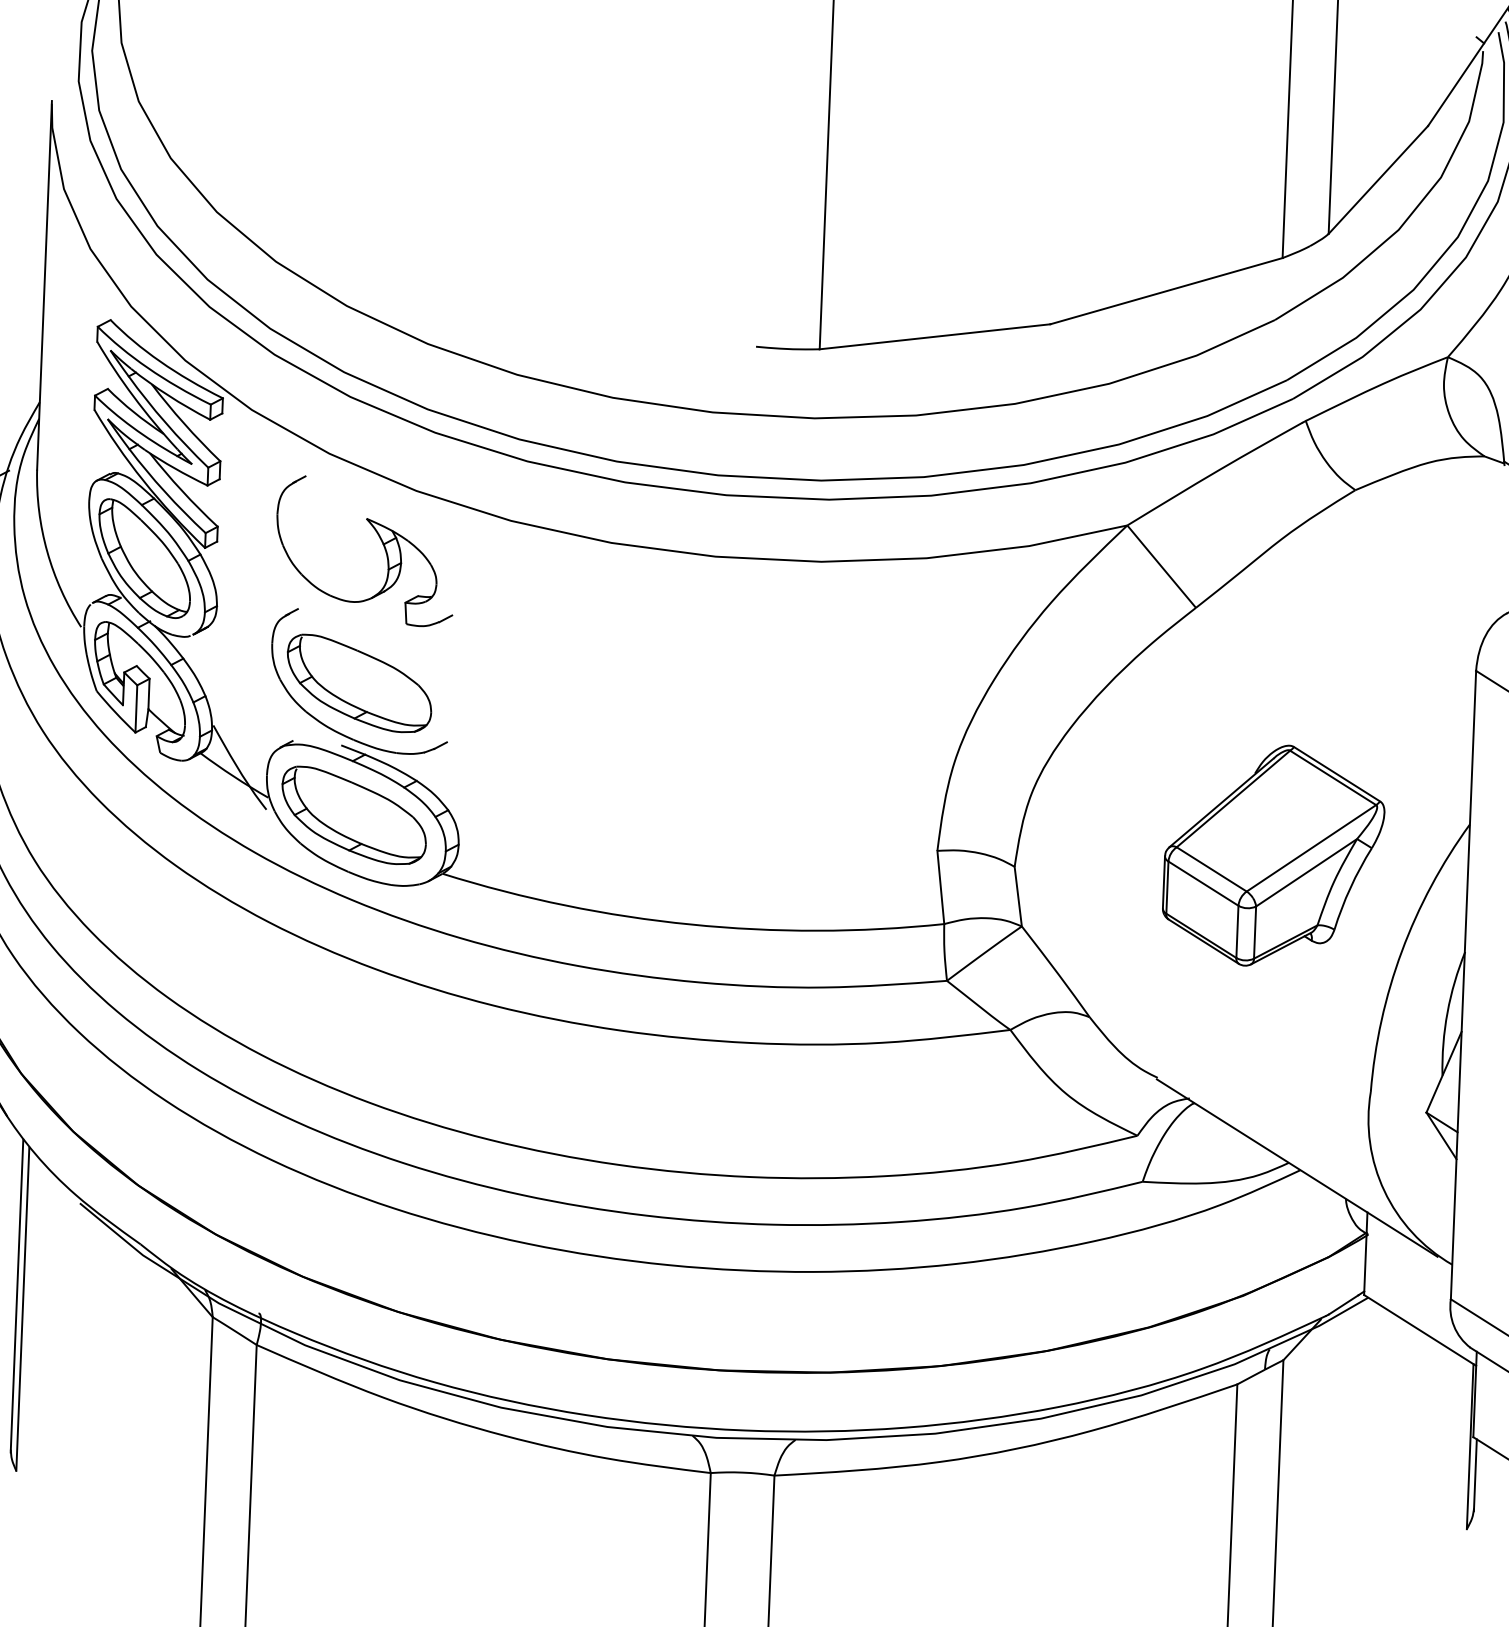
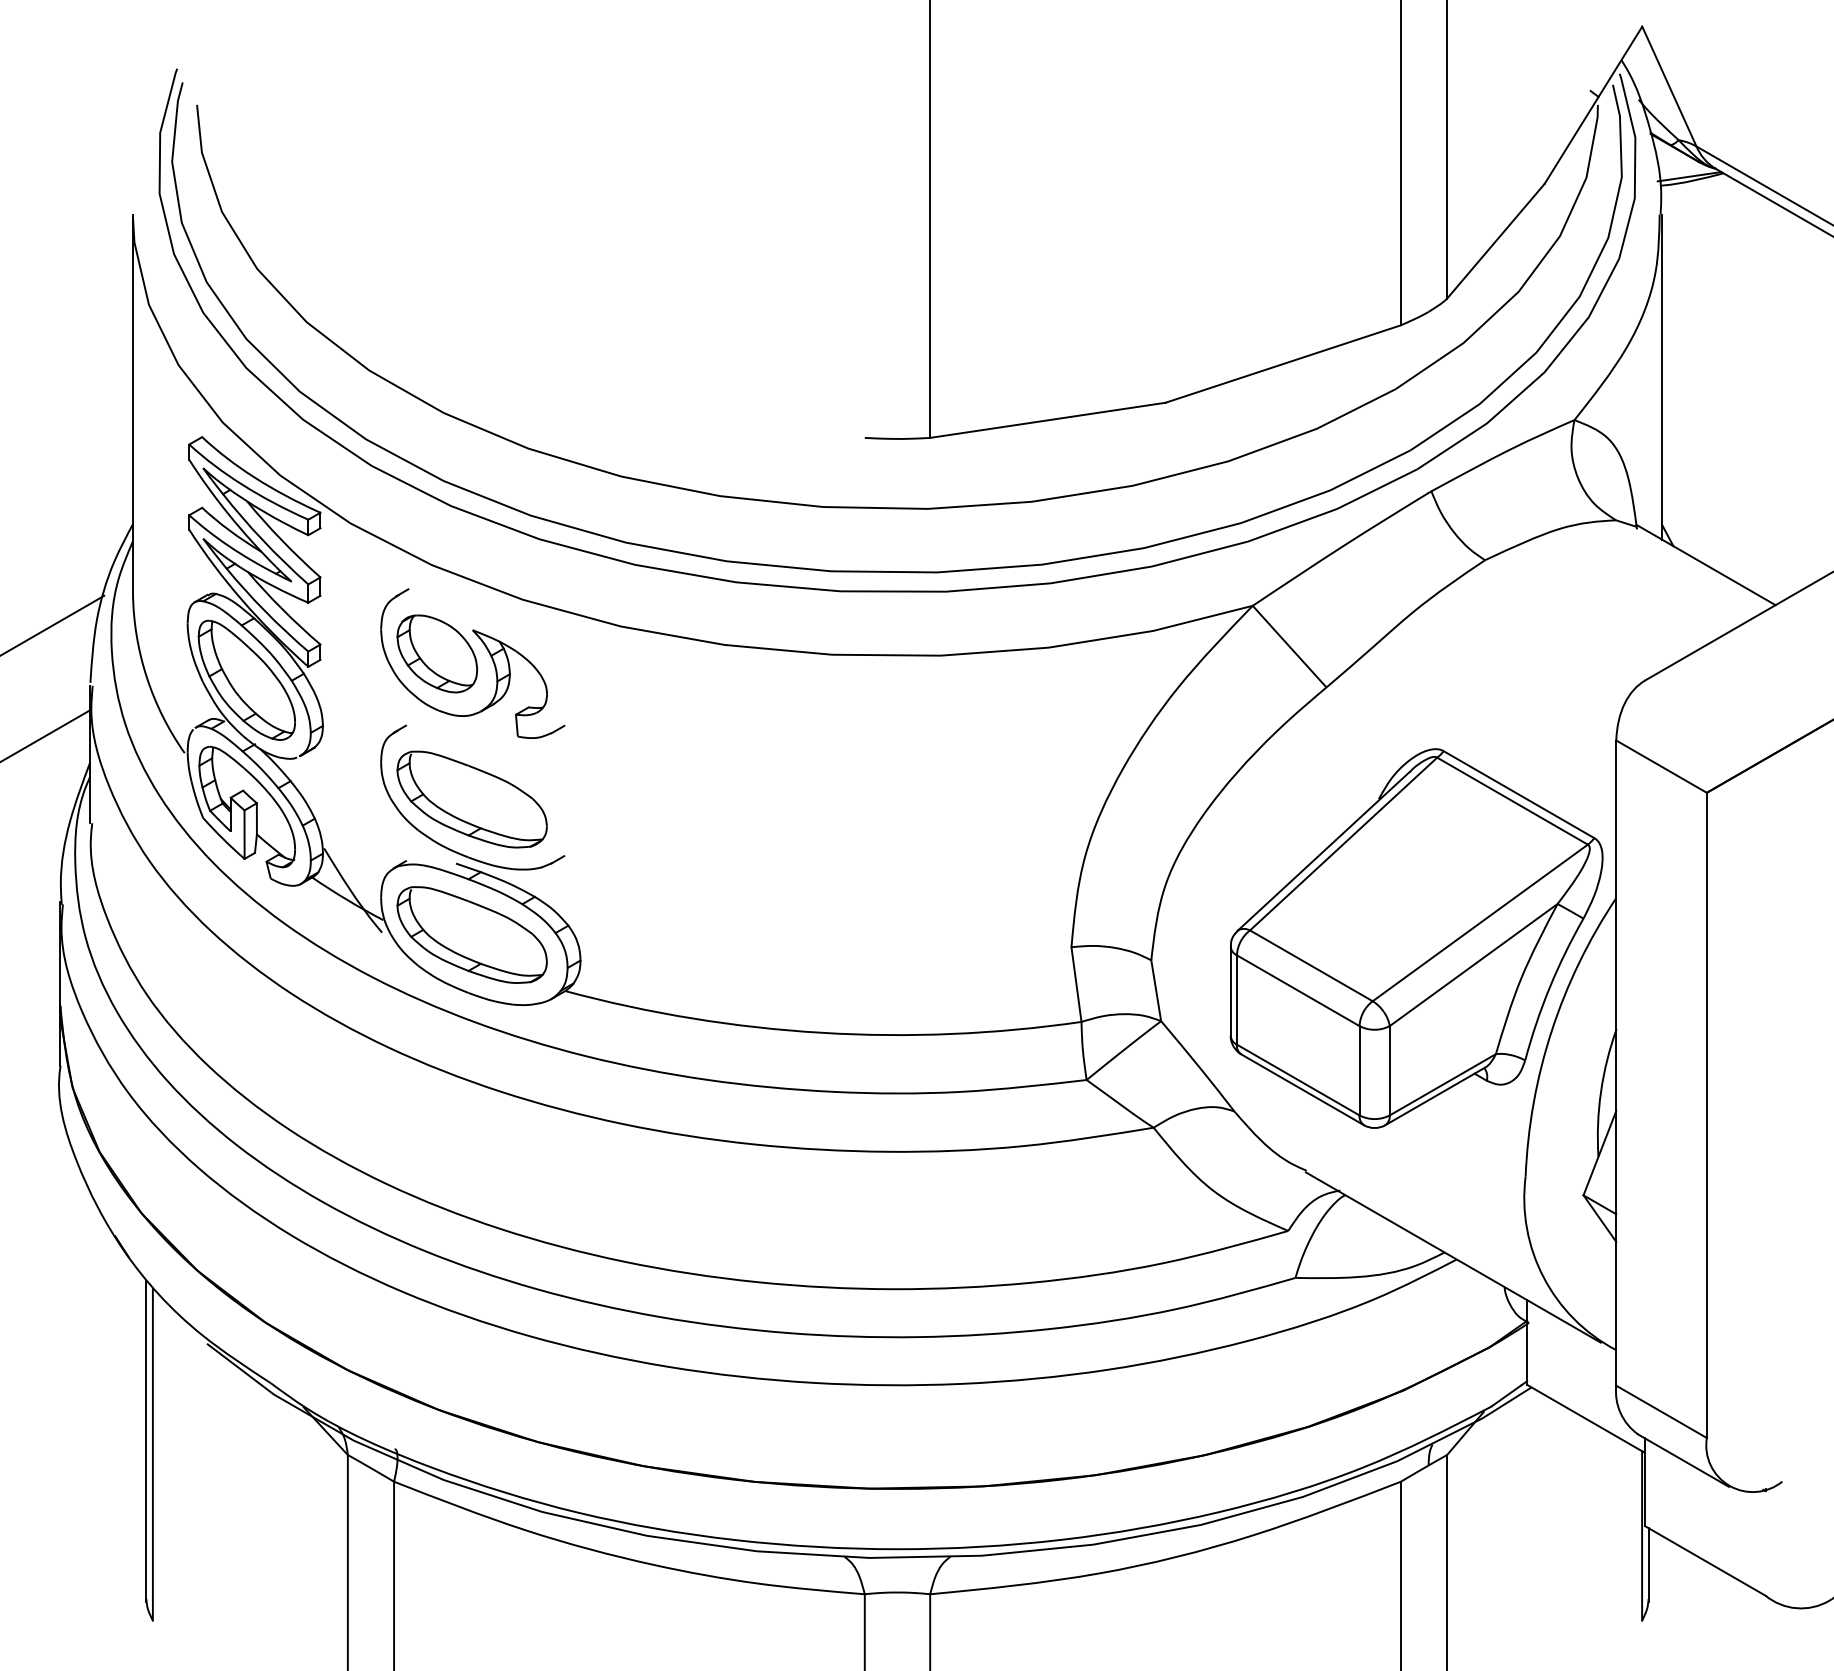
part: (331, 540) -> (437, 653), added
part: (1273, 855) -> (1416, 938), size x1.67

